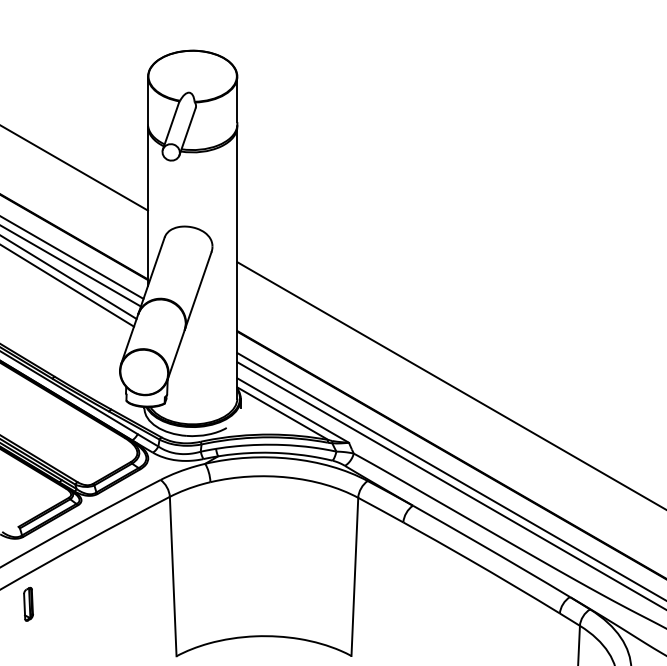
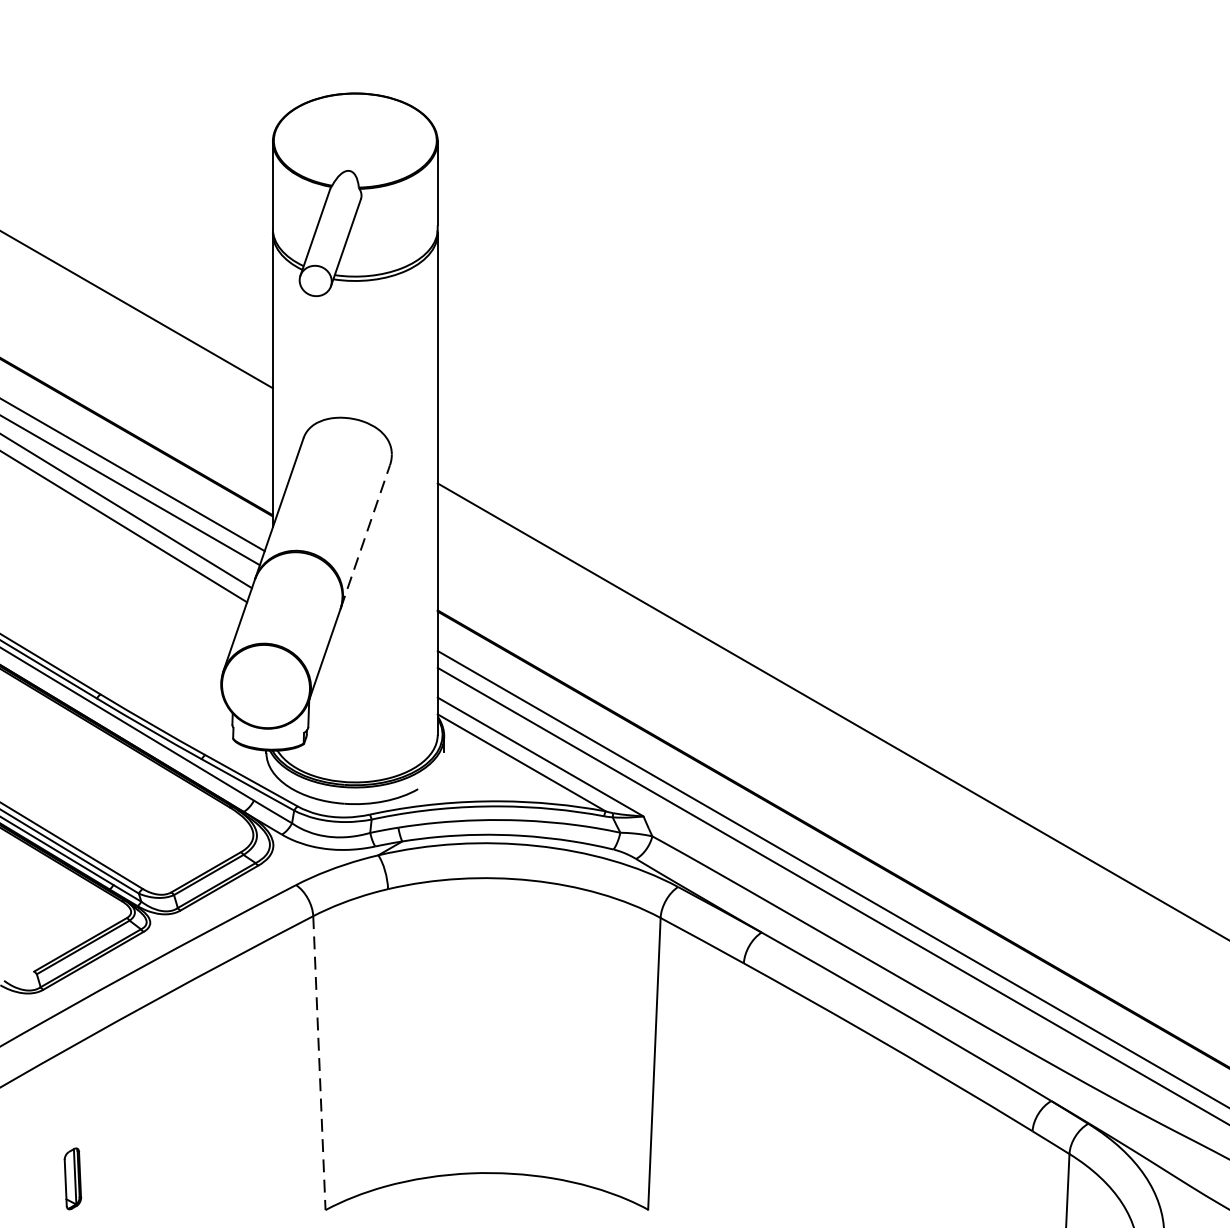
line: (198, 291) -> (366, 537), solid -> dashed
line: (173, 576) -> (319, 1063), solid -> dashed
part: (28, 603) -> (72, 1177), moved

